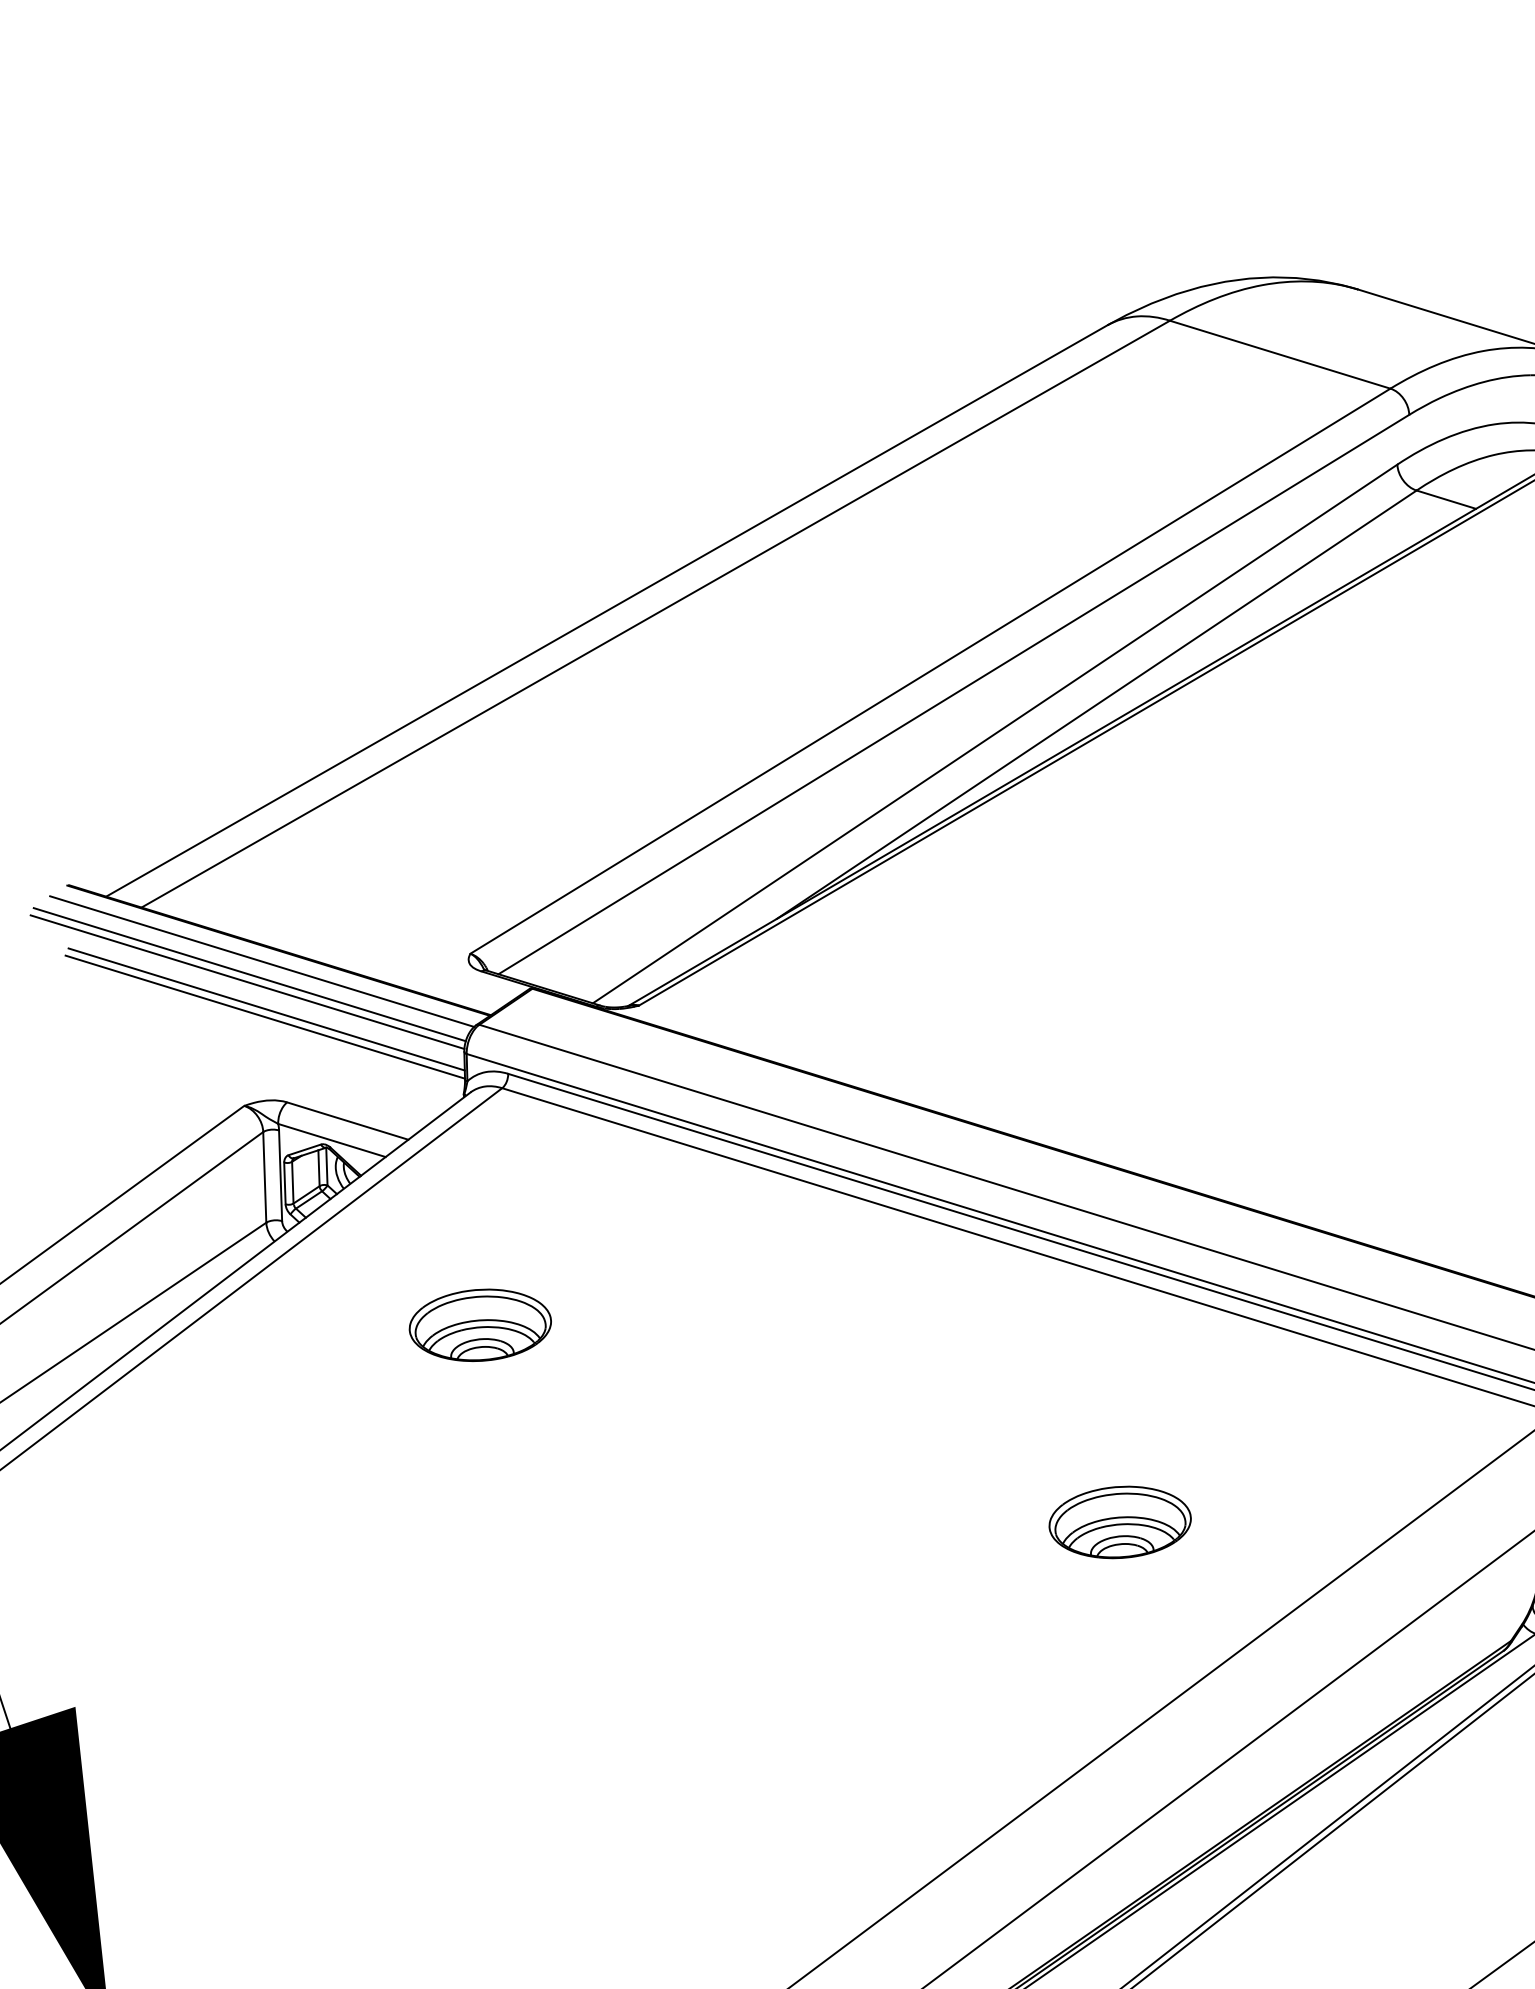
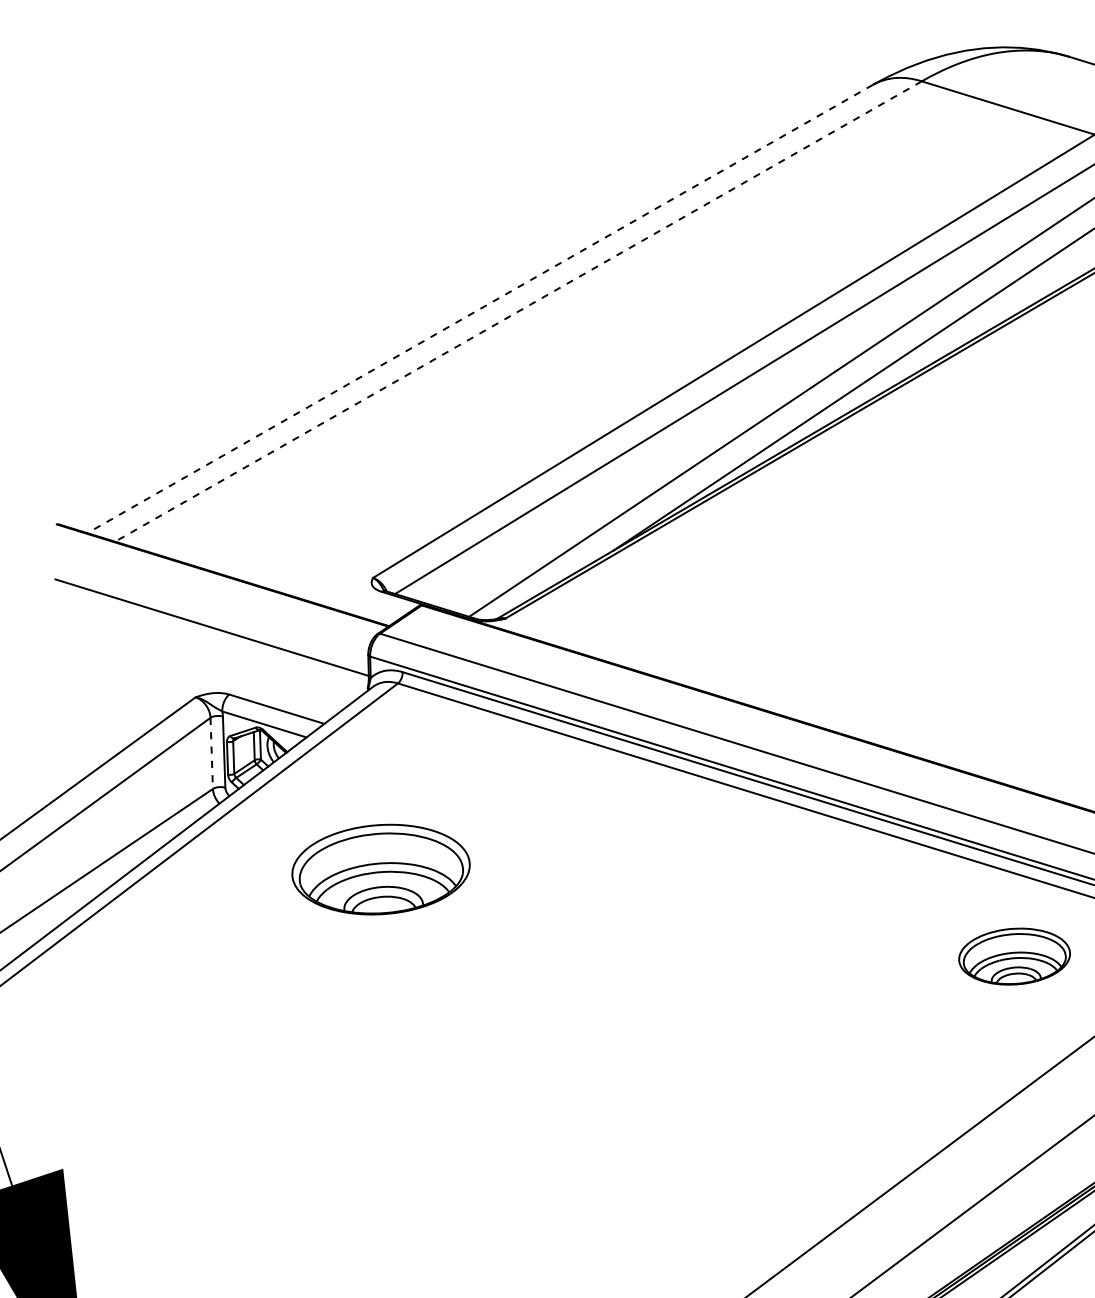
line: (606, 611) -> (479, 309), solid -> dashed
line: (655, 614) -> (518, 311), solid -> dashed
line: (262, 961) -> (209, 584), removed
line: (249, 974) -> (199, 594), removed
line: (247, 981) -> (198, 599), removed
line: (266, 1009) -> (213, 621), removed
line: (264, 1177) -> (211, 753), solid -> dashed
part: (479, 1324) -> (380, 868), size x1.6
part: (1119, 1522) -> (1014, 956), moved

